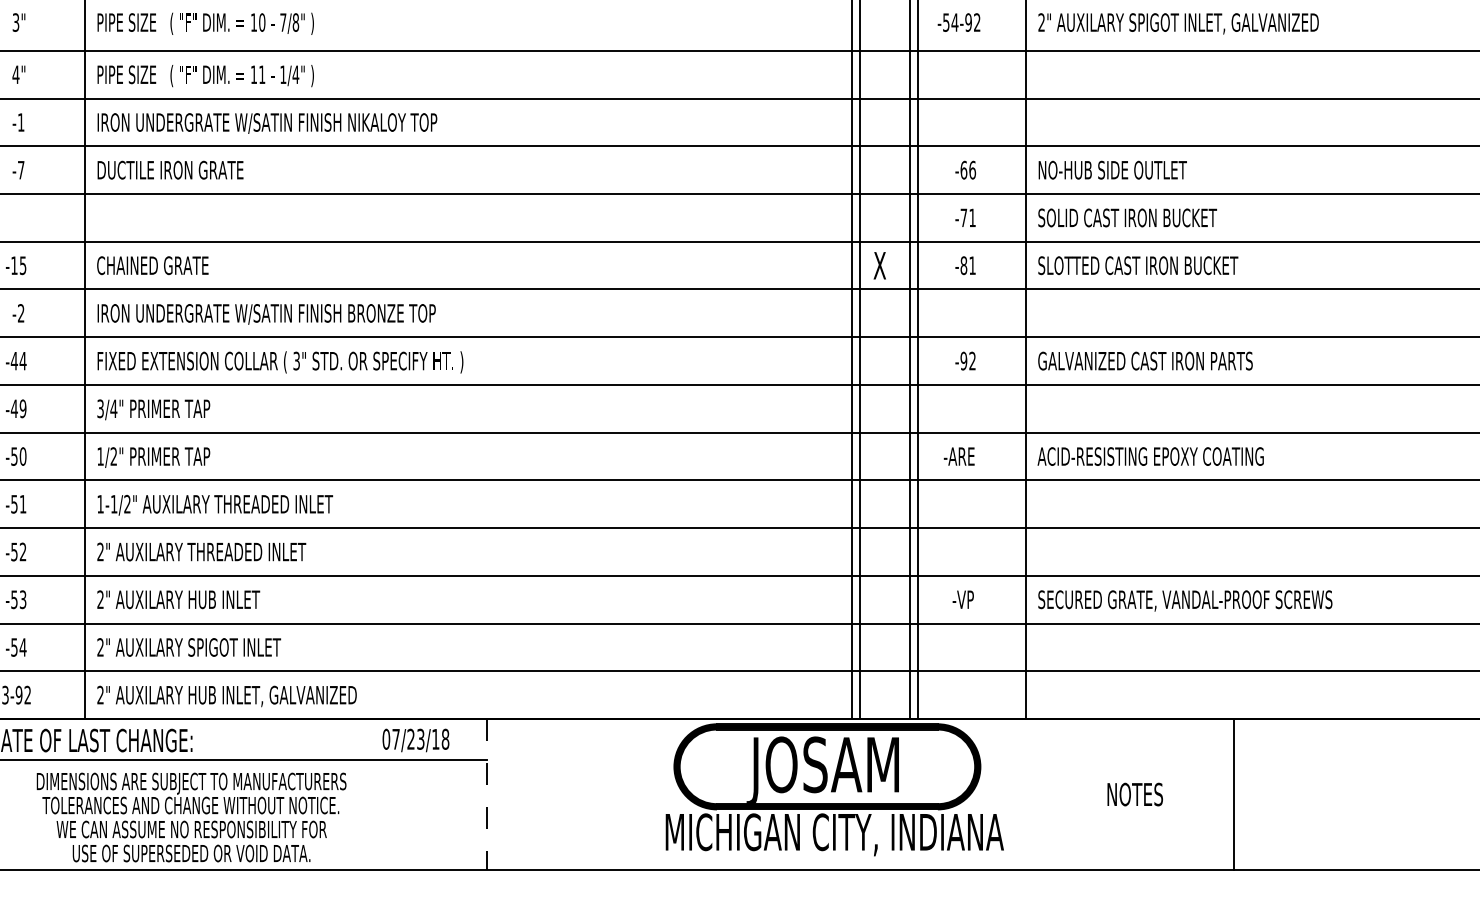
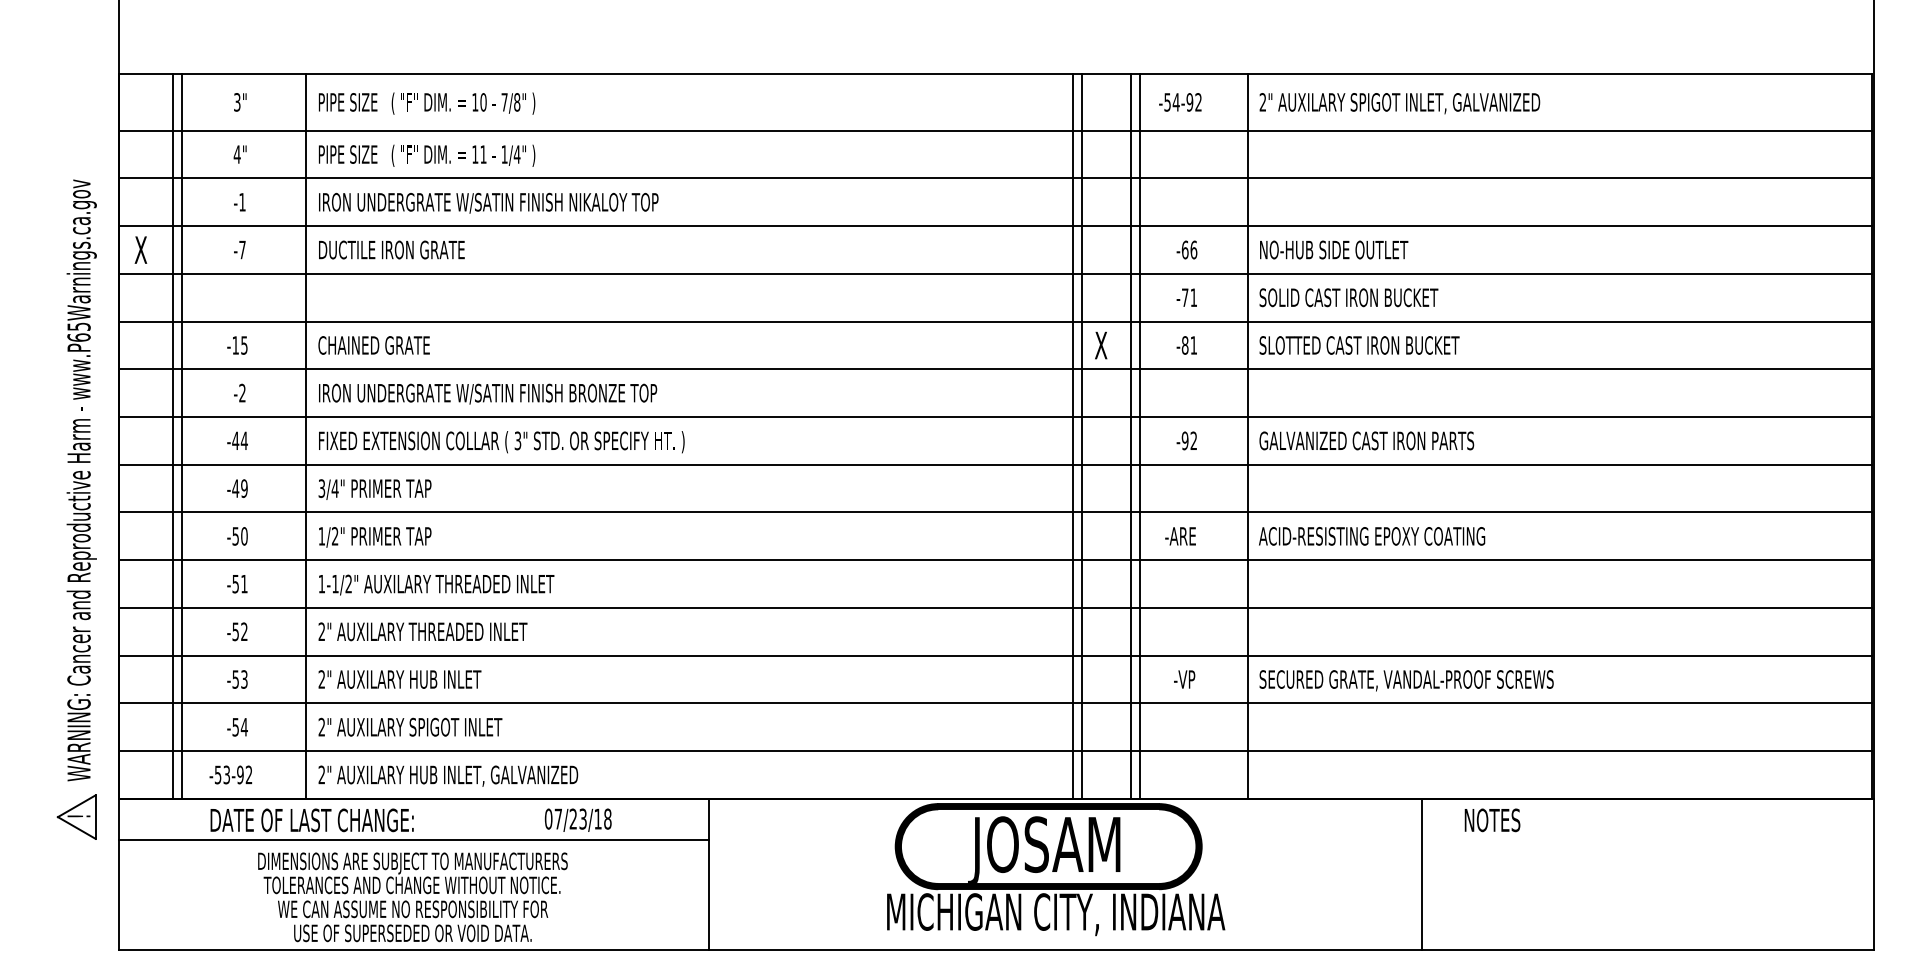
text: (415, 739) -> (577, 819), moved
line: (1234, 793) -> (1421, 873), moved
line: (487, 794) -> (708, 874), dashed -> solid
text: (1135, 794) -> (1492, 820), moved

